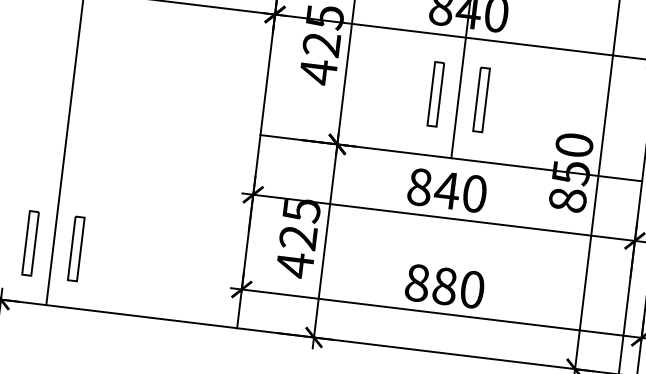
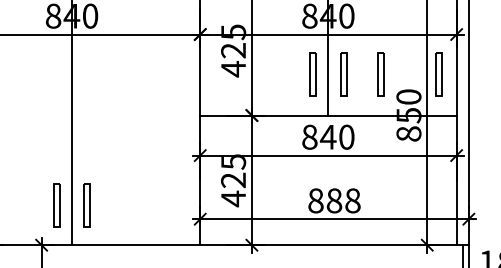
part: (536, 106) -> (380, 74), added
part: (622, 116) -> (438, 74), added
text: (471, 289) -> (352, 200), 880 -> 888

